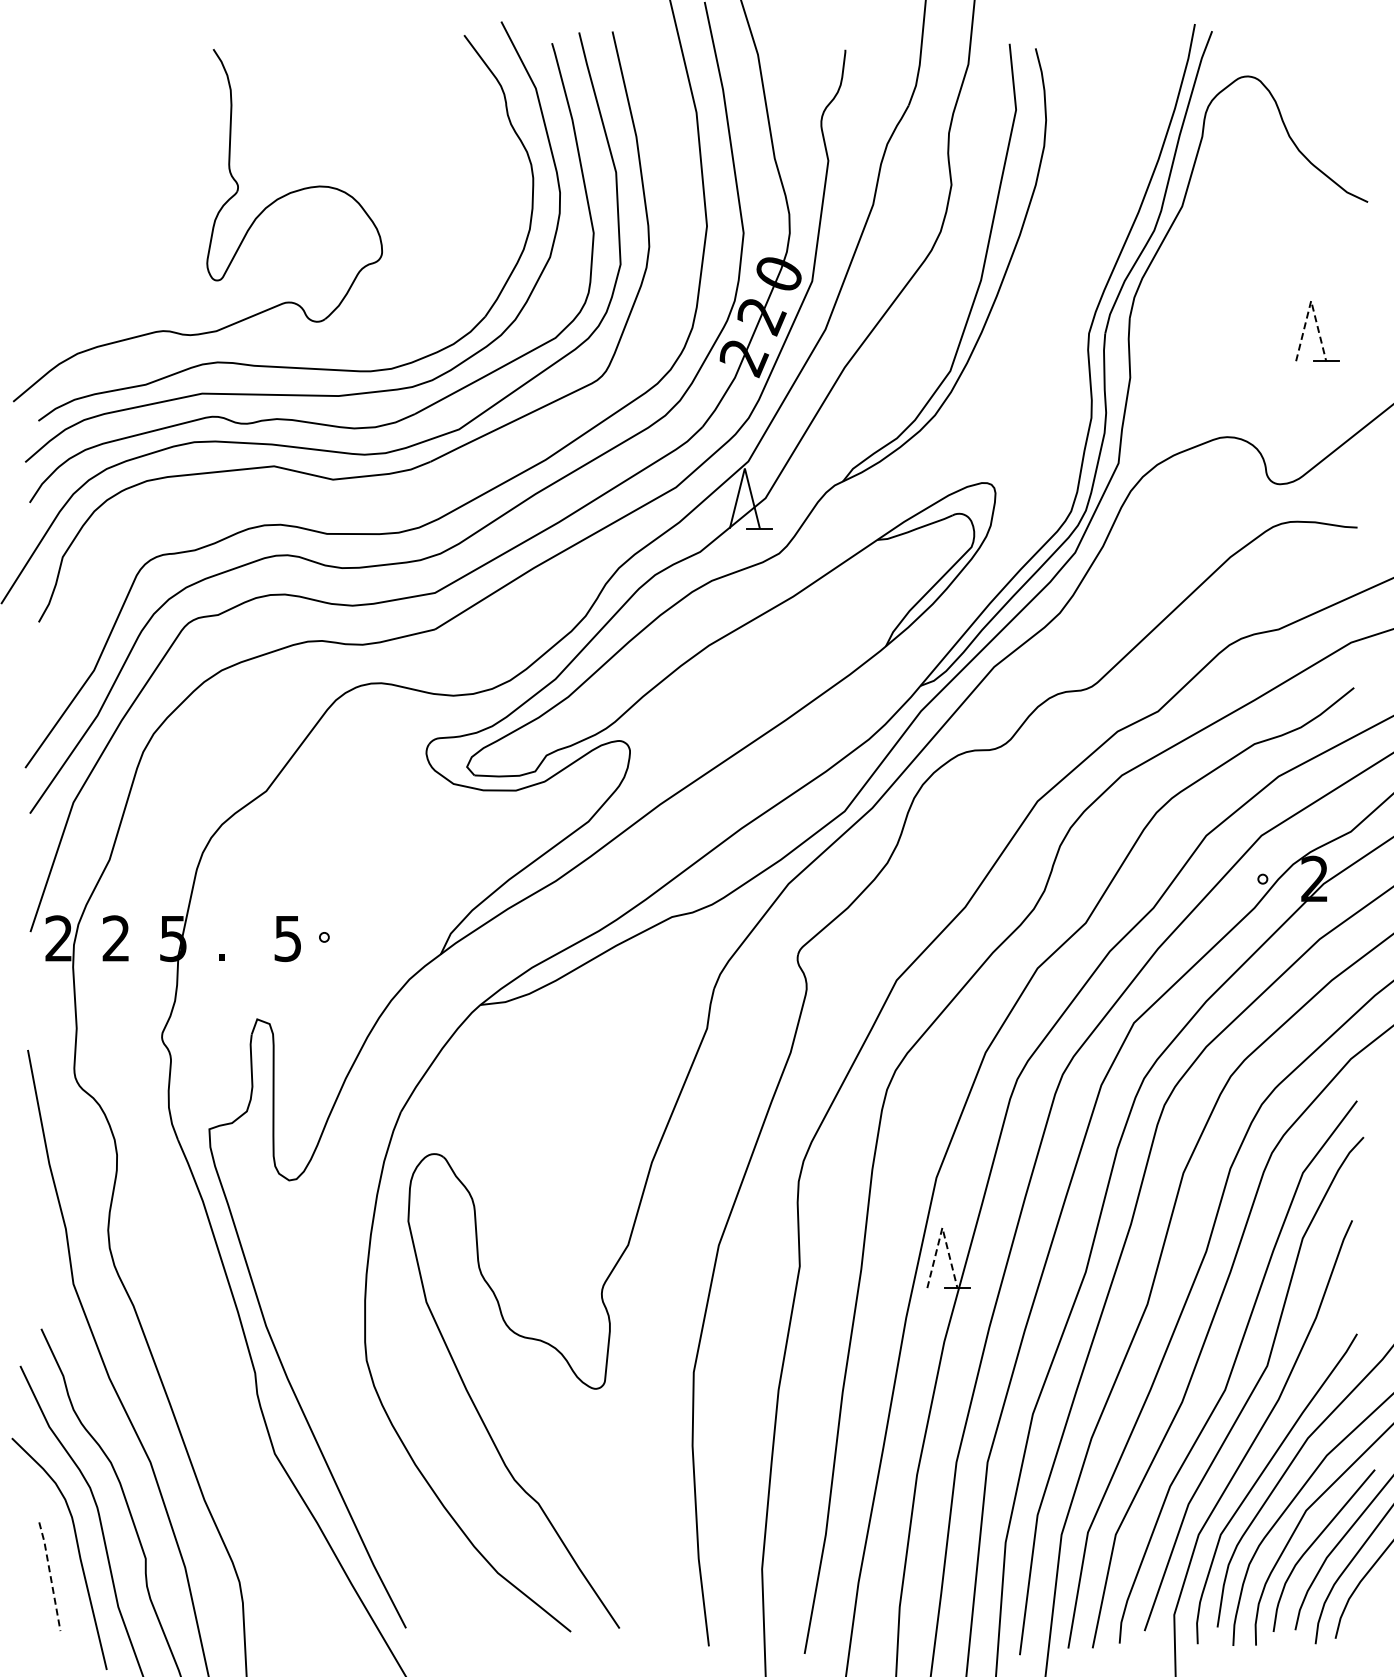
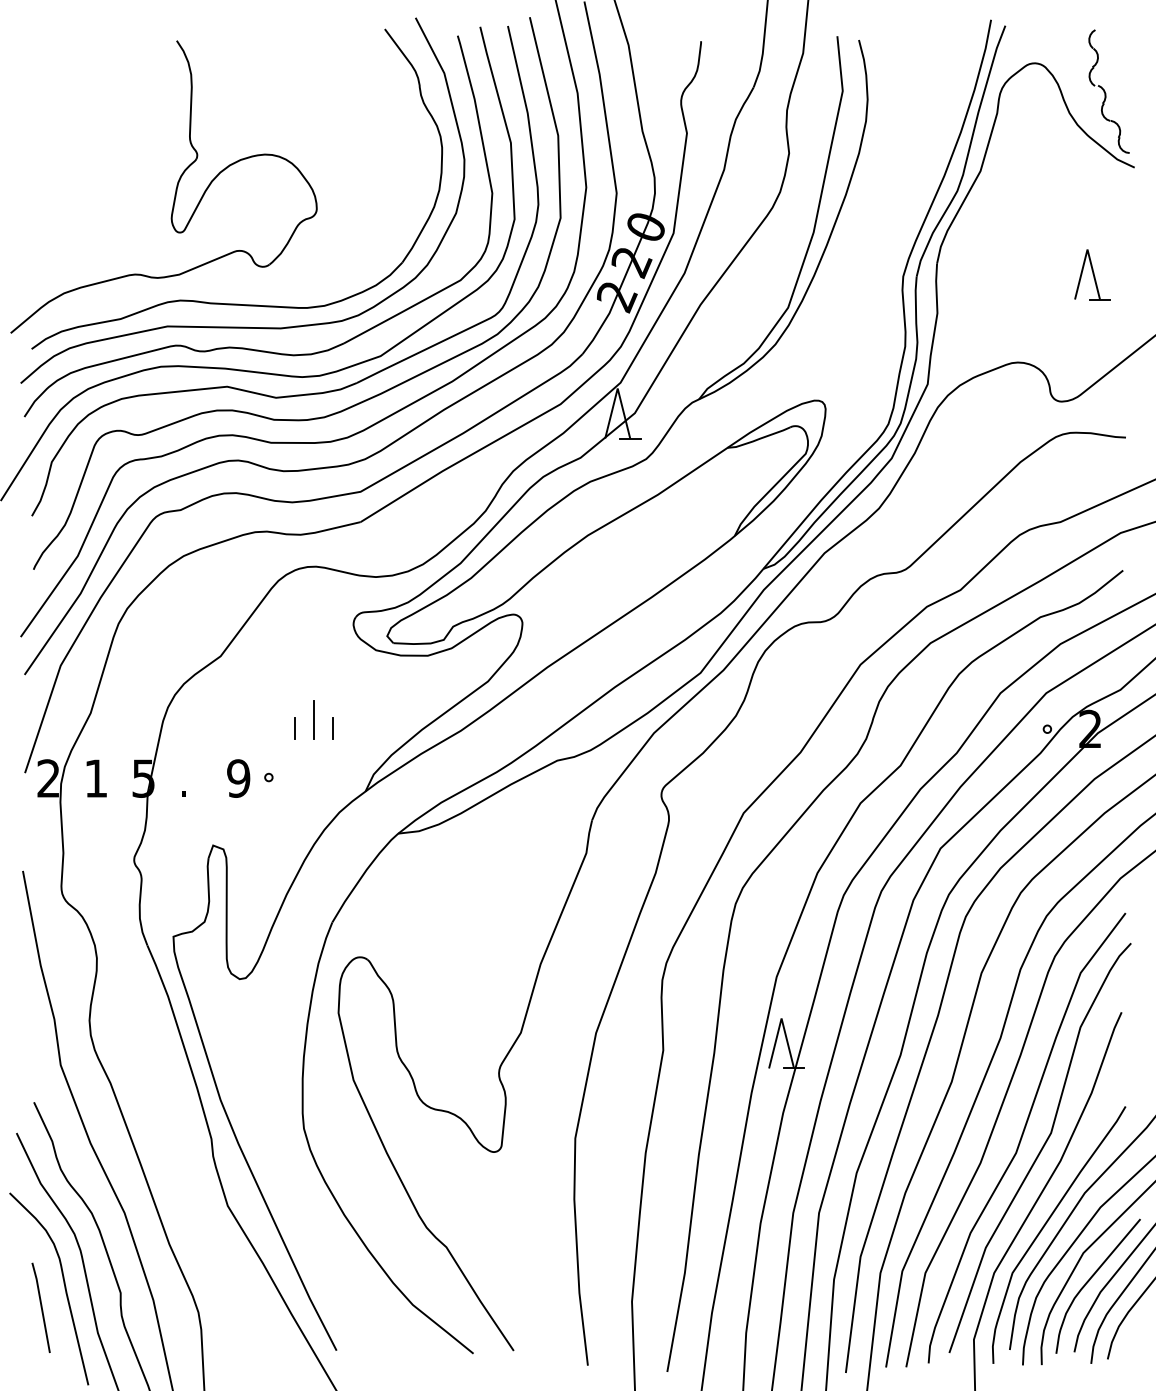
part: (1336, 110) -> (1108, 91), added
line: (1311, 300) -> (1087, 249), dashed -> solid
curve: (416, 492) -> (345, 408), added
line: (378, 867) -> (313, 719), added
line: (356, 877) -> (295, 727), added
line: (401, 877) -> (332, 727), added
text: (115, 938) -> (95, 778), 2 -> 1
text: (287, 938) -> (238, 778), 5 -> 9
line: (942, 1227) -> (781, 1018), dashed -> solid
line: (50, 1576) -> (41, 1307), dashed -> solid

